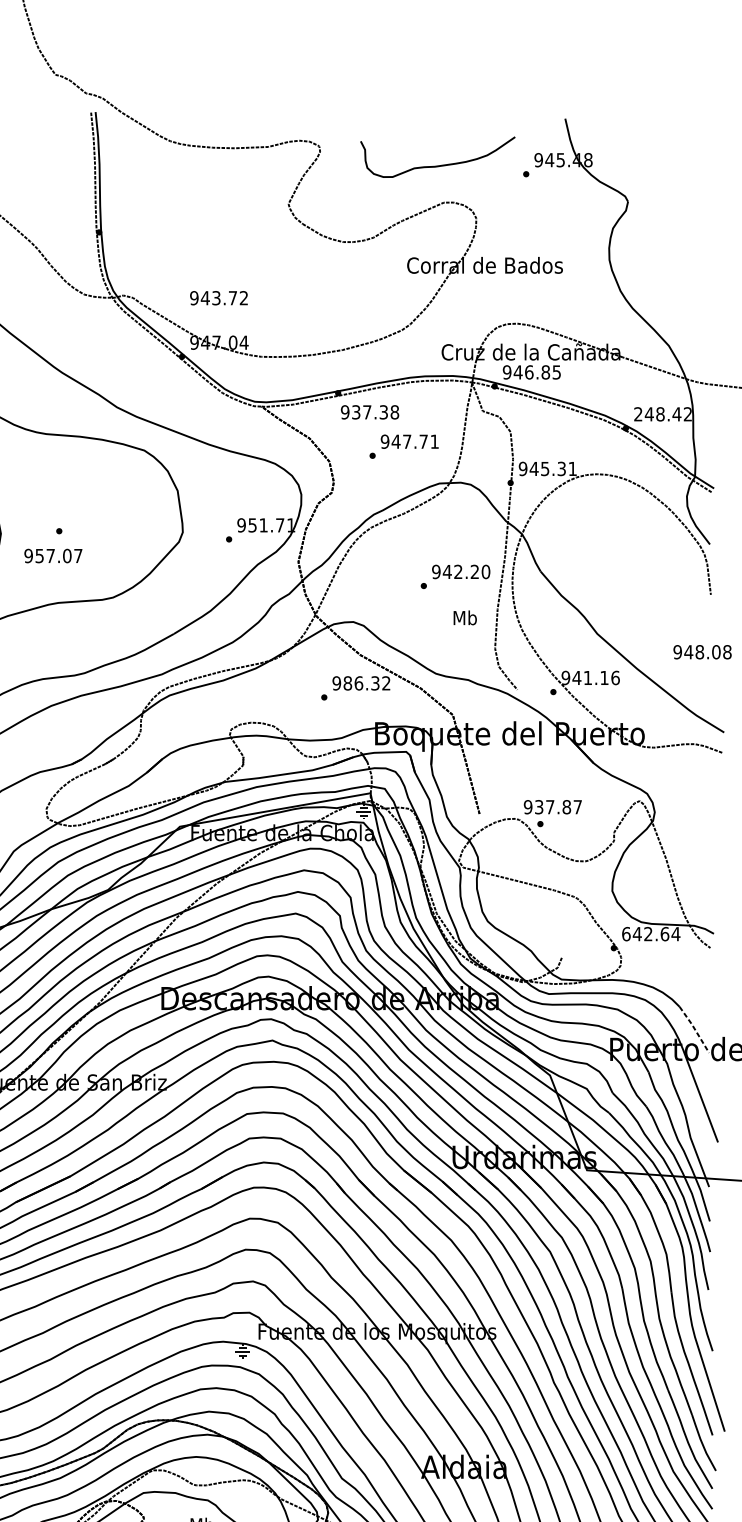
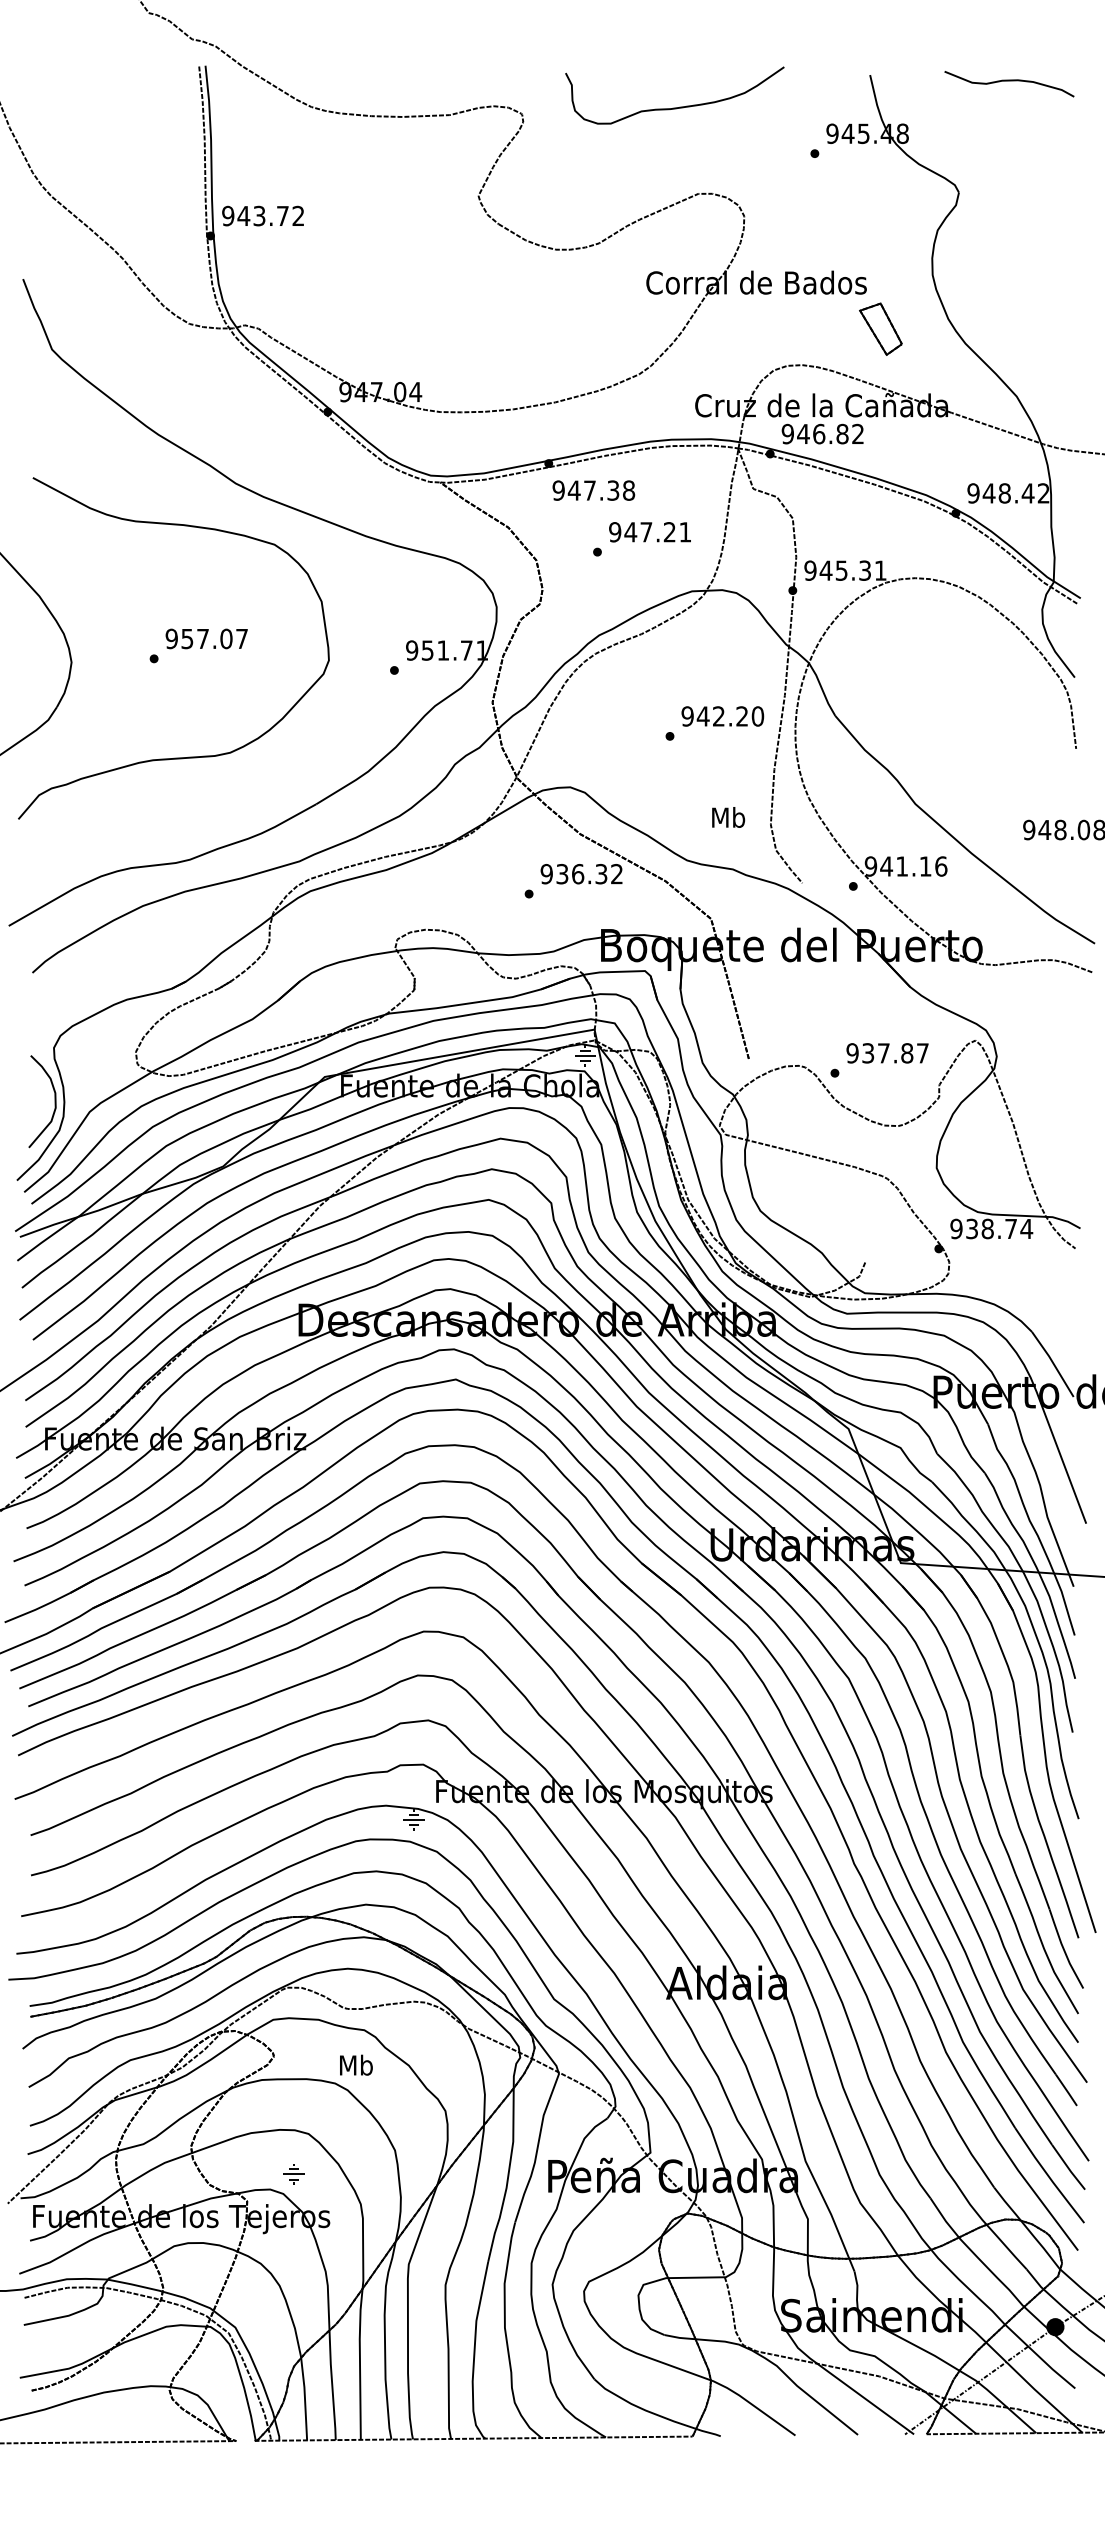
curve: (663, 123) -> (1009, 81), added
curve: (437, 165) -> (674, 107), moved
text: (218, 297) -> (262, 215), moved
part: (572, 297) -> (880, 328), added
text: (556, 371) -> (857, 433), 946.85 -> 946.82
text: (355, 412) -> (573, 490), 937.38 -> 947.38
text: (638, 414) -> (973, 493), 248.42 -> 948.42
text: (423, 441) -> (669, 532), 947.71 -> 947.21
text: (53, 555) -> (206, 638), moved
text: (465, 617) -> (728, 817), moved
text: (347, 683) -> (562, 874), 986.32 -> 936.32
text: (552, 807) -> (887, 1053), moved
text: (645, 933) -> (983, 1228), 642.64 -> 938.74
line: (694, 1029) -> (1053, 1363), dashed -> solid

